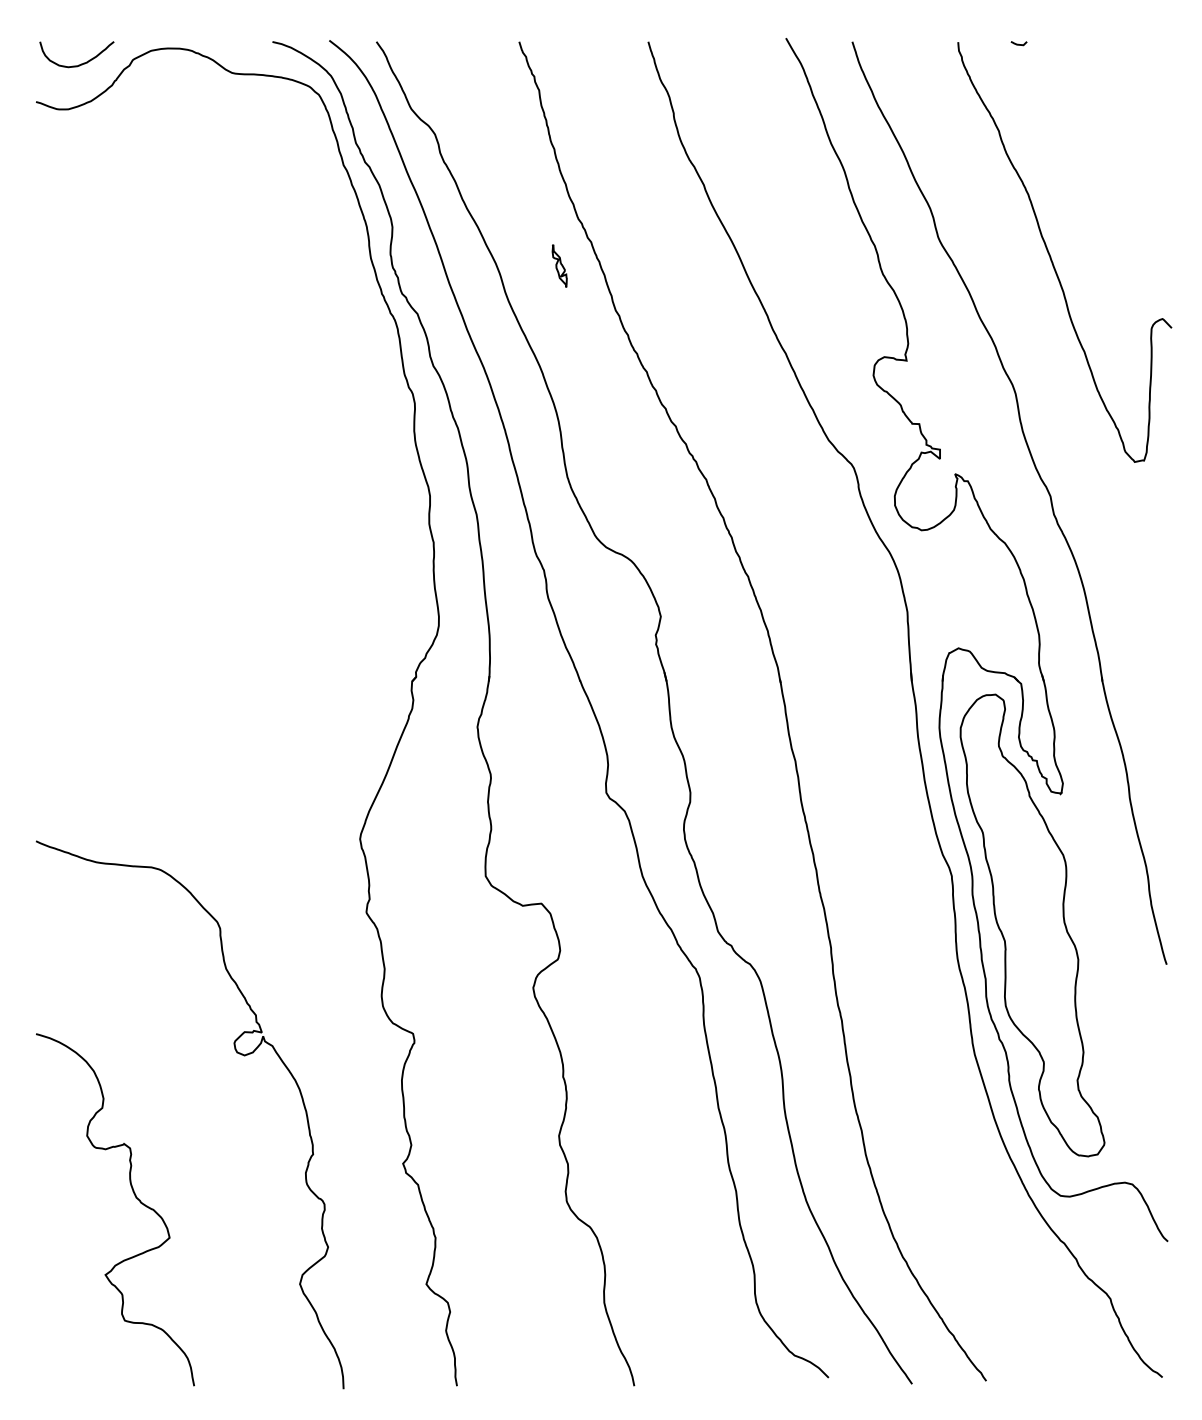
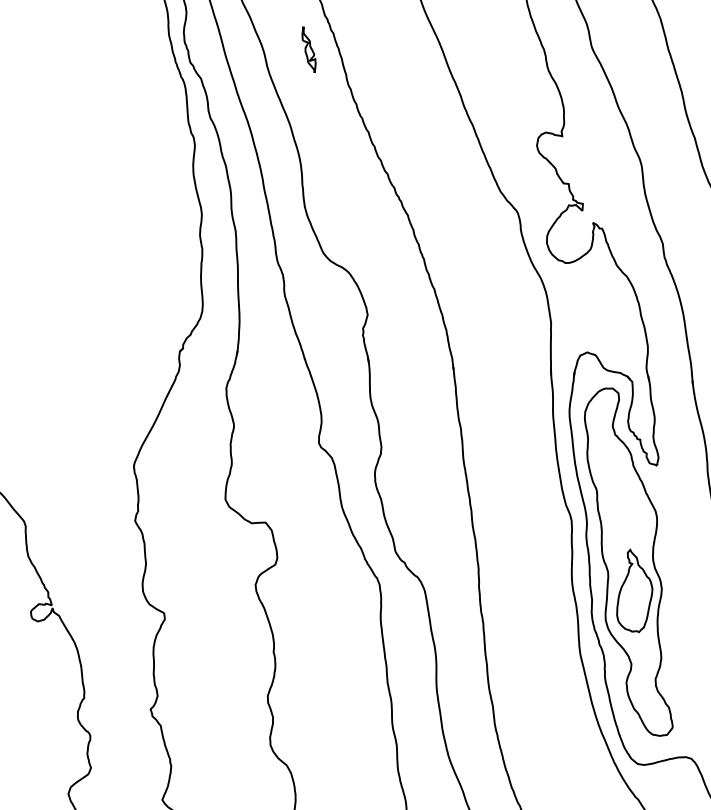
part: (559, 265) -> (308, 49), size x1.43
part: (1042, 964) -> (634, 591), added

